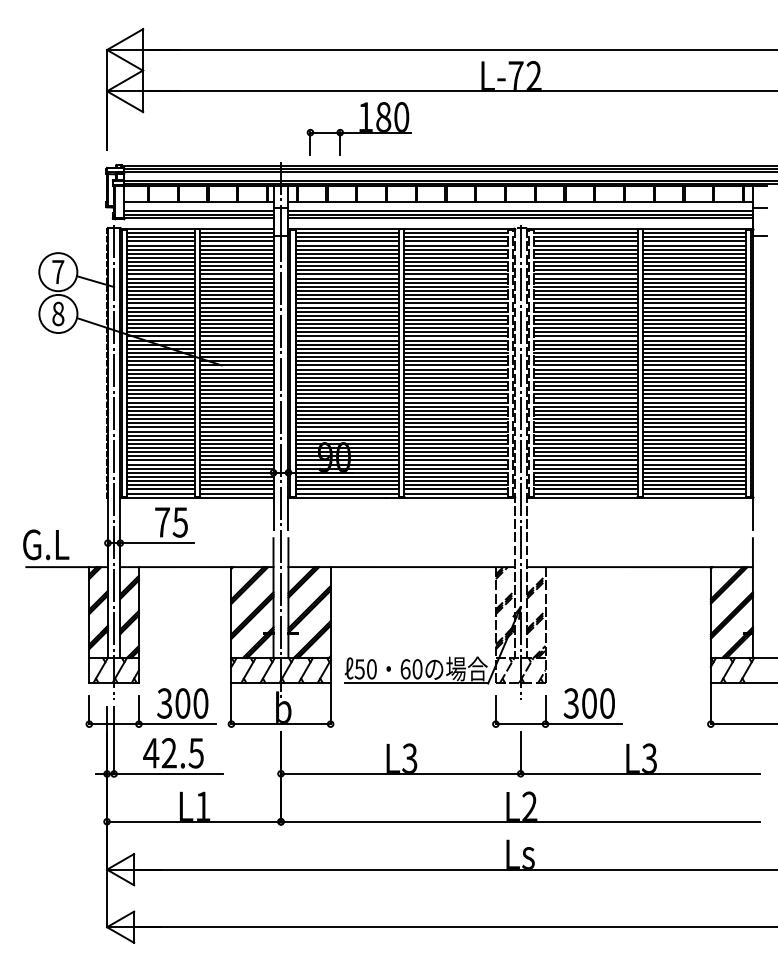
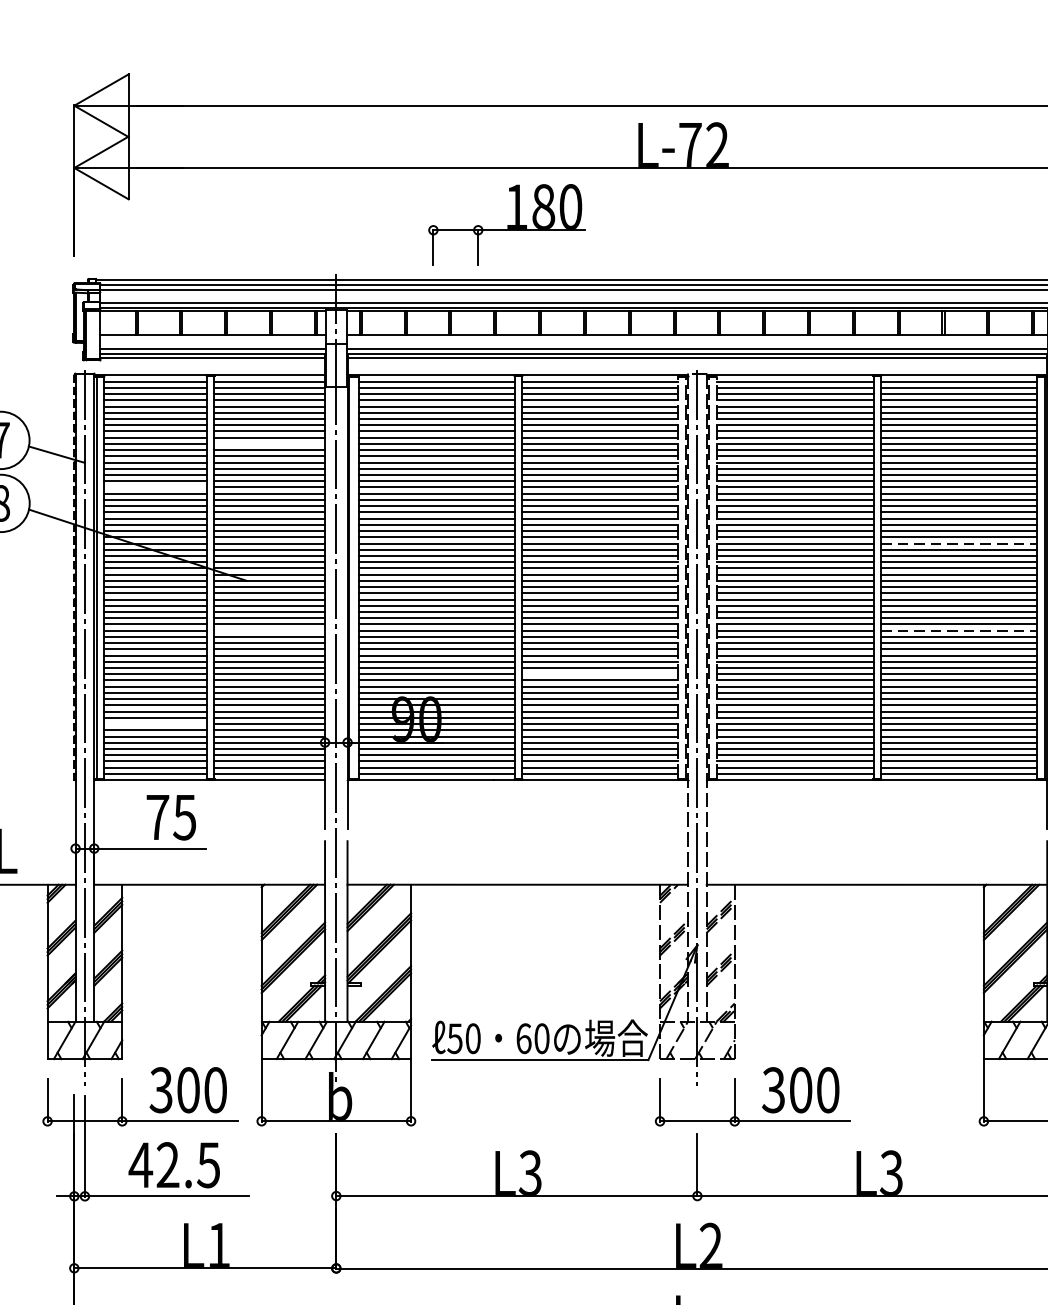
part: (358, 128) -> (505, 224), moved
line: (236, 274) -> (269, 443), removed
line: (160, 303) -> (154, 487), removed
line: (694, 340) -> (959, 543), solid -> dashed
line: (236, 398) -> (269, 630), removed
line: (694, 398) -> (959, 630), solid -> dashed
line: (455, 427) -> (599, 674), removed
line: (160, 460) -> (154, 724), removed

